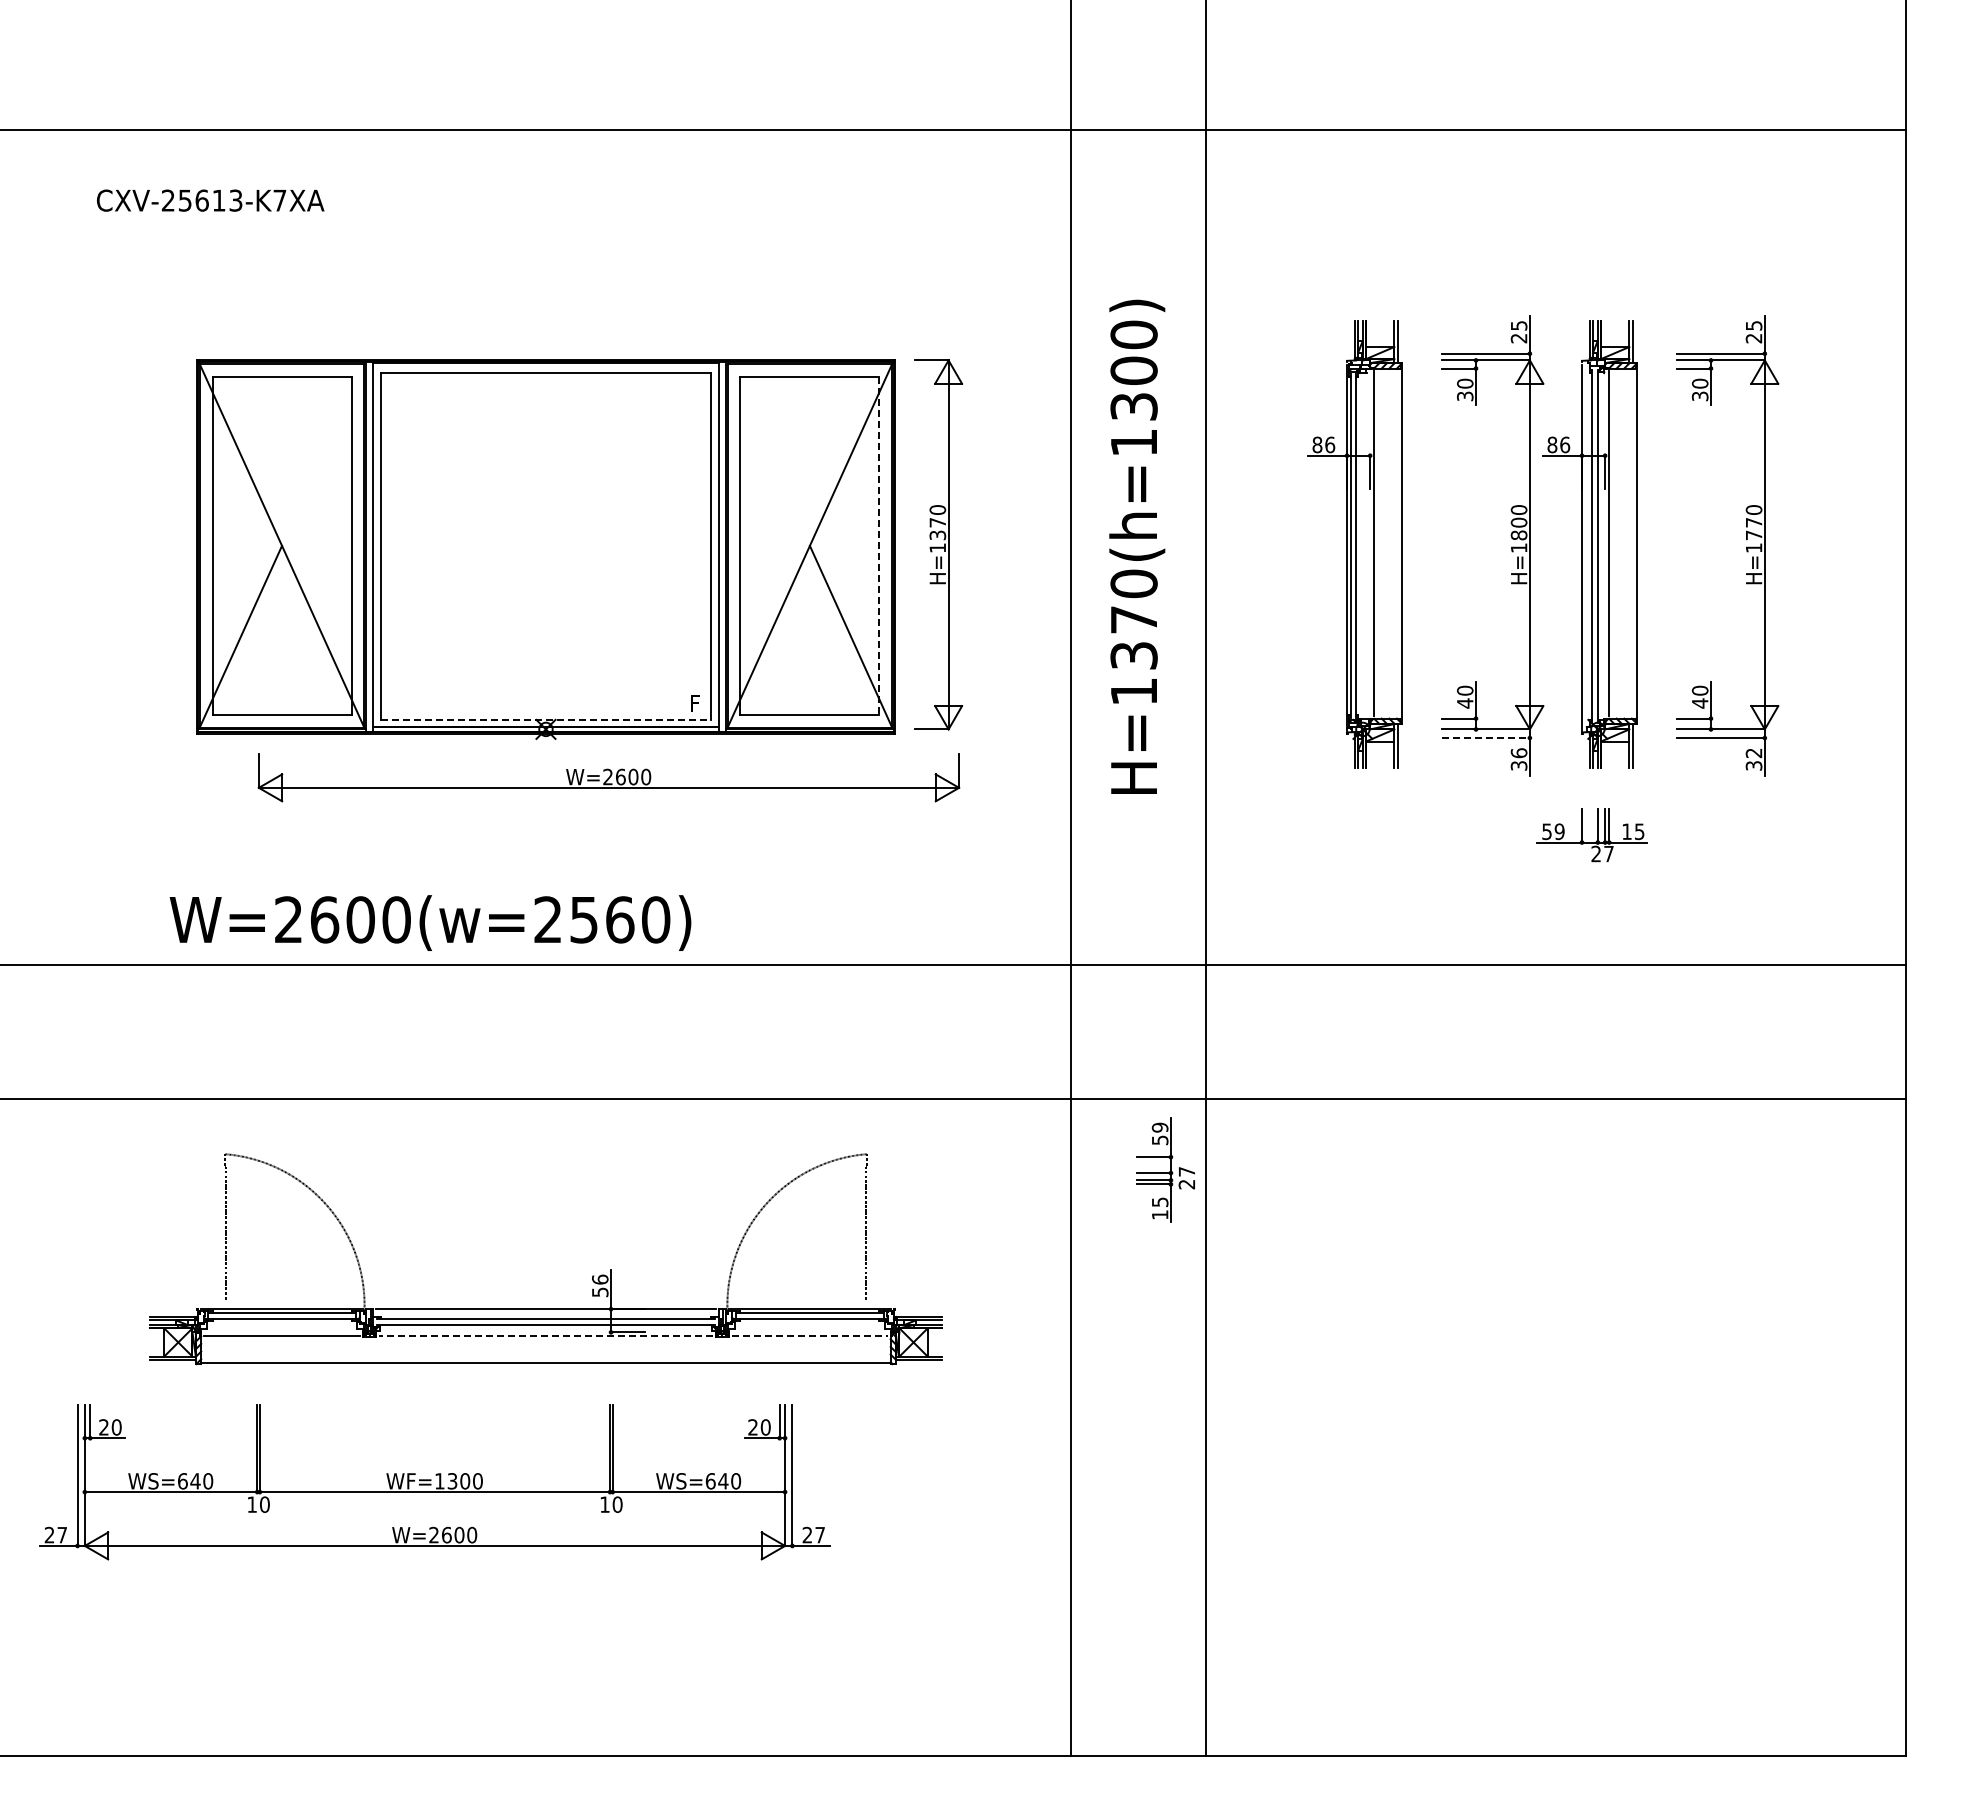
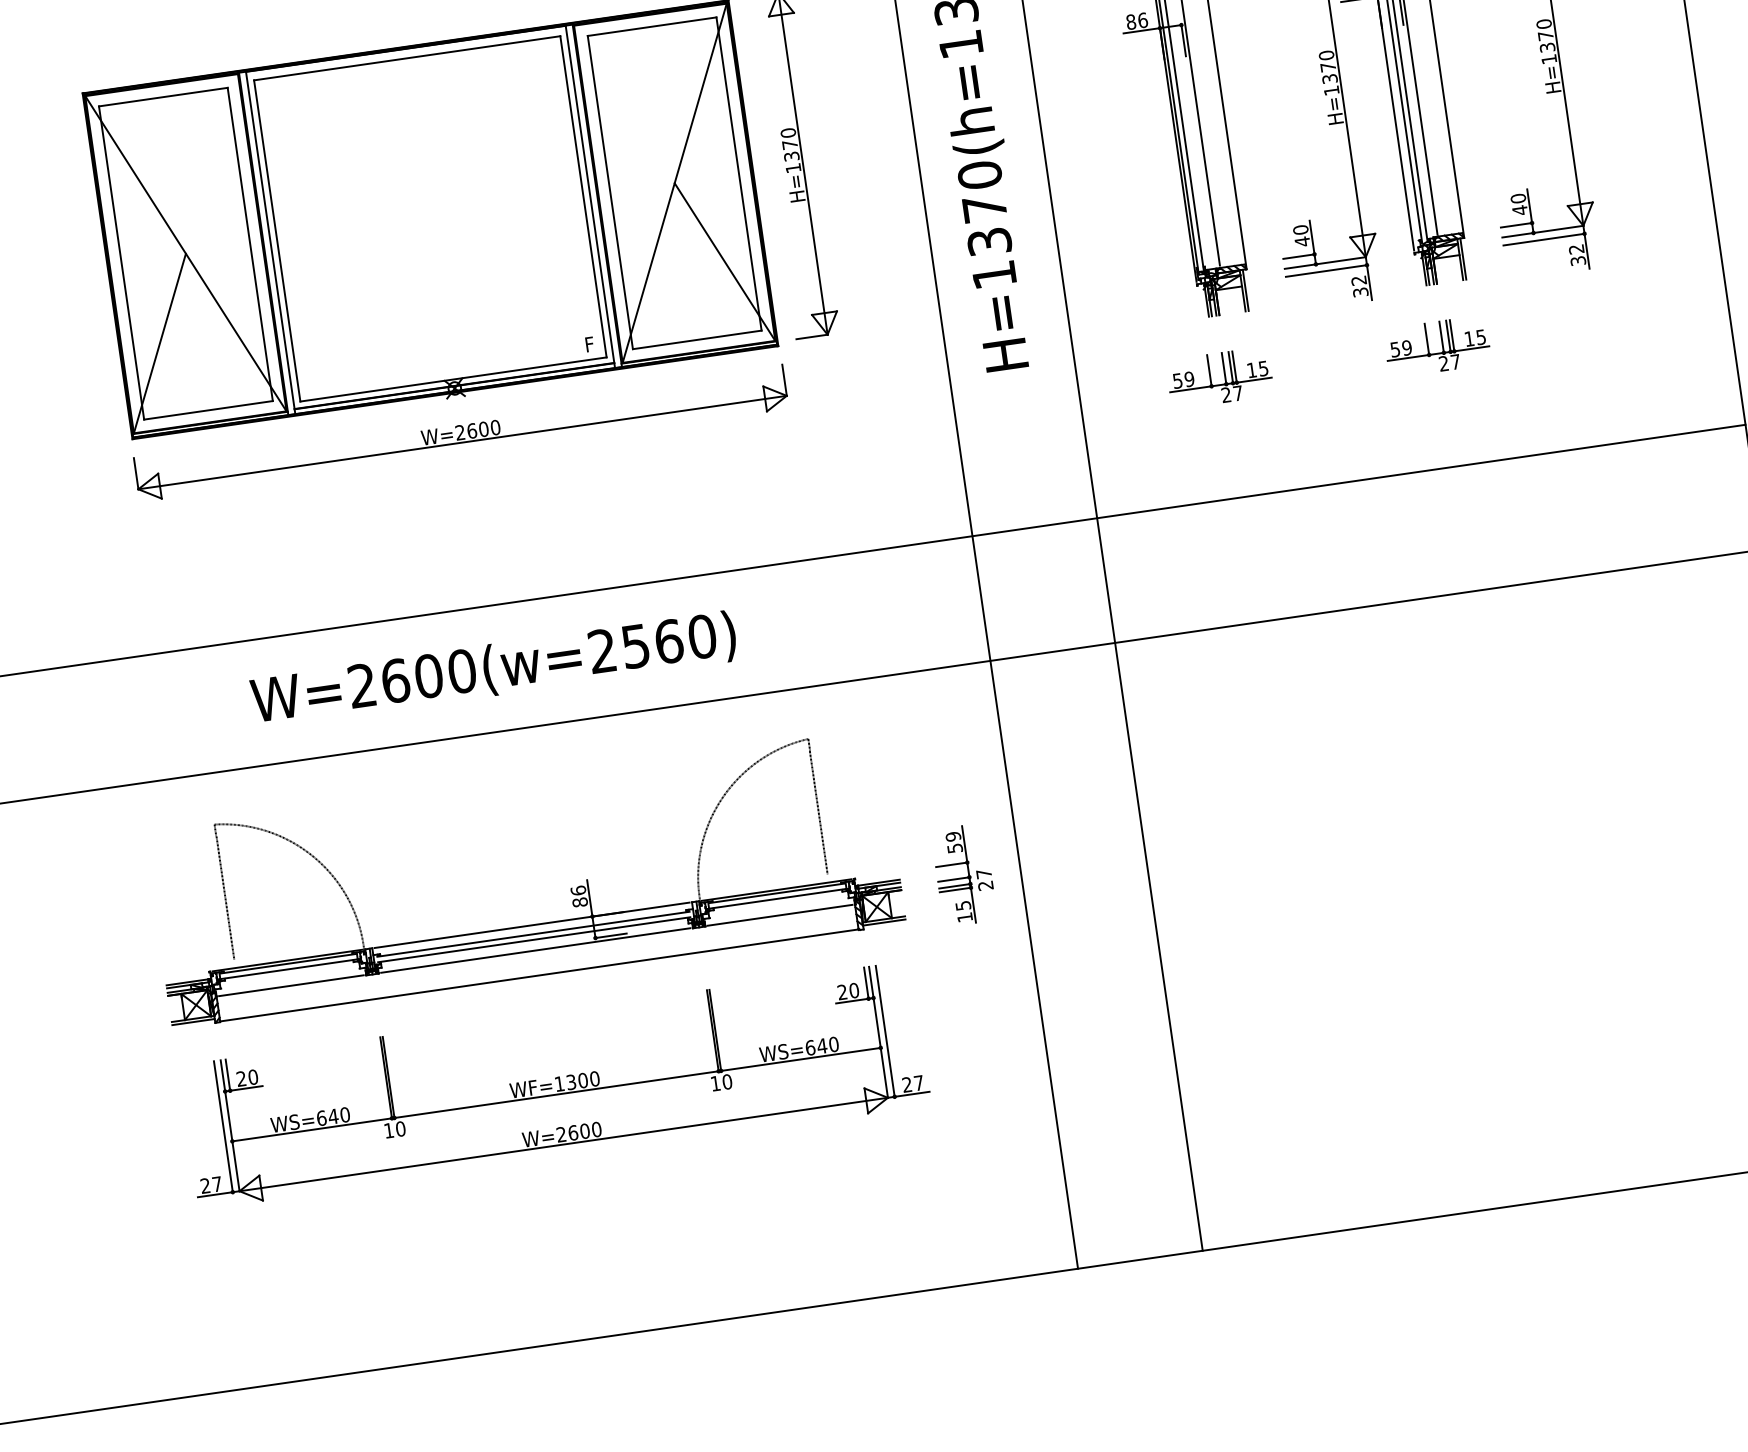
text: (1518, 528) -> (1328, 72), H=1800 -> H=1370
text: (1753, 535) -> (1547, 47), H=1770 -> H=1370
line: (879, 546) -> (739, 174), dashed -> solid
line: (546, 719) -> (453, 379), dashed -> solid
line: (1486, 738) -> (1326, 271), dashed -> solid
text: (1518, 753) -> (1358, 280), 36 -> 32
part: (608, 777) -> (460, 433), moved
part: (1356, 835) -> (1219, 378), added
text: (430, 922) -> (493, 669), moved
part: (1165, 1169) -> (963, 874), moved
text: (600, 1292) -> (580, 902), 56 -> 86
line: (545, 1336) -> (535, 950), dashed -> solid
line: (810, 1336) -> (780, 915), dashed -> solid
part: (434, 1482) -> (554, 1085), moved

